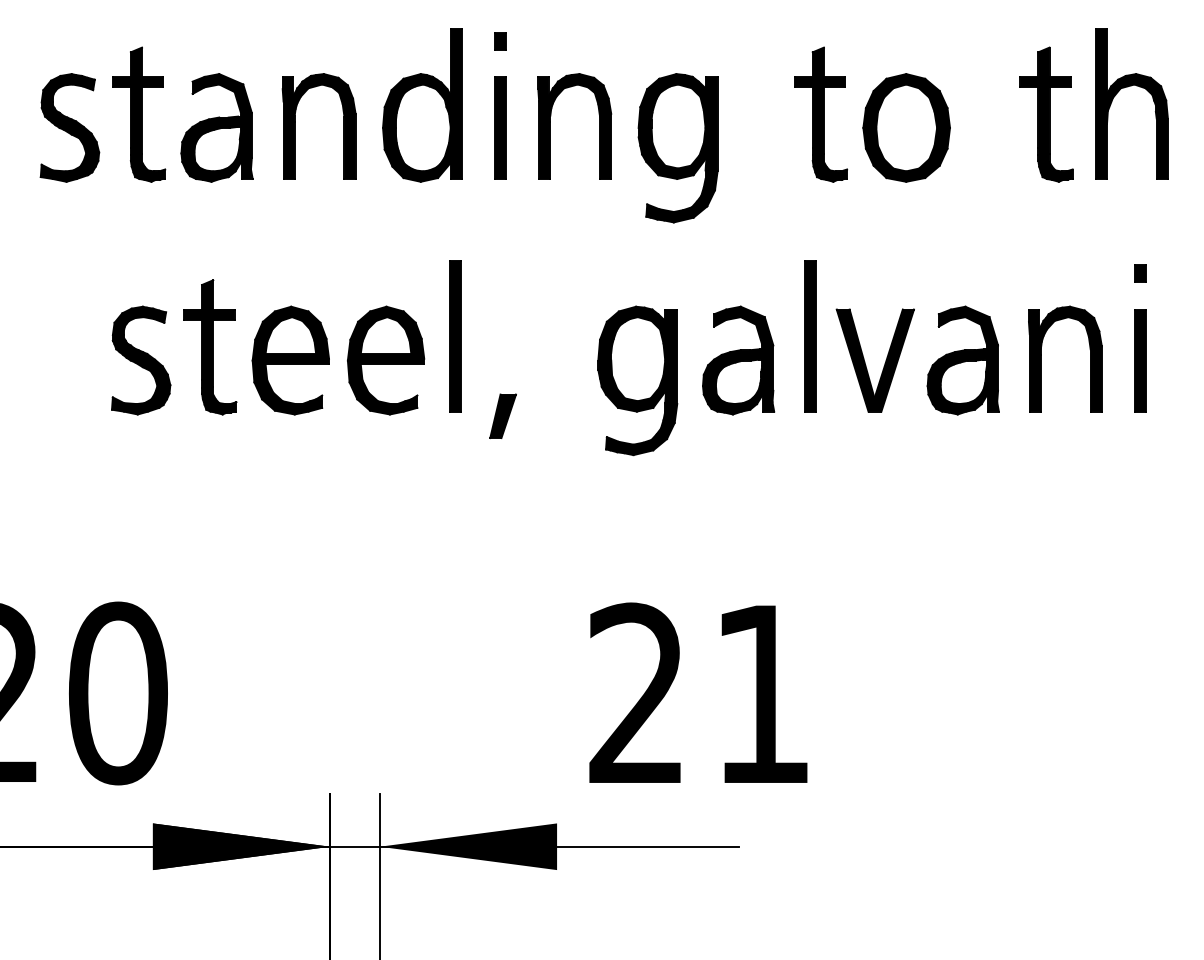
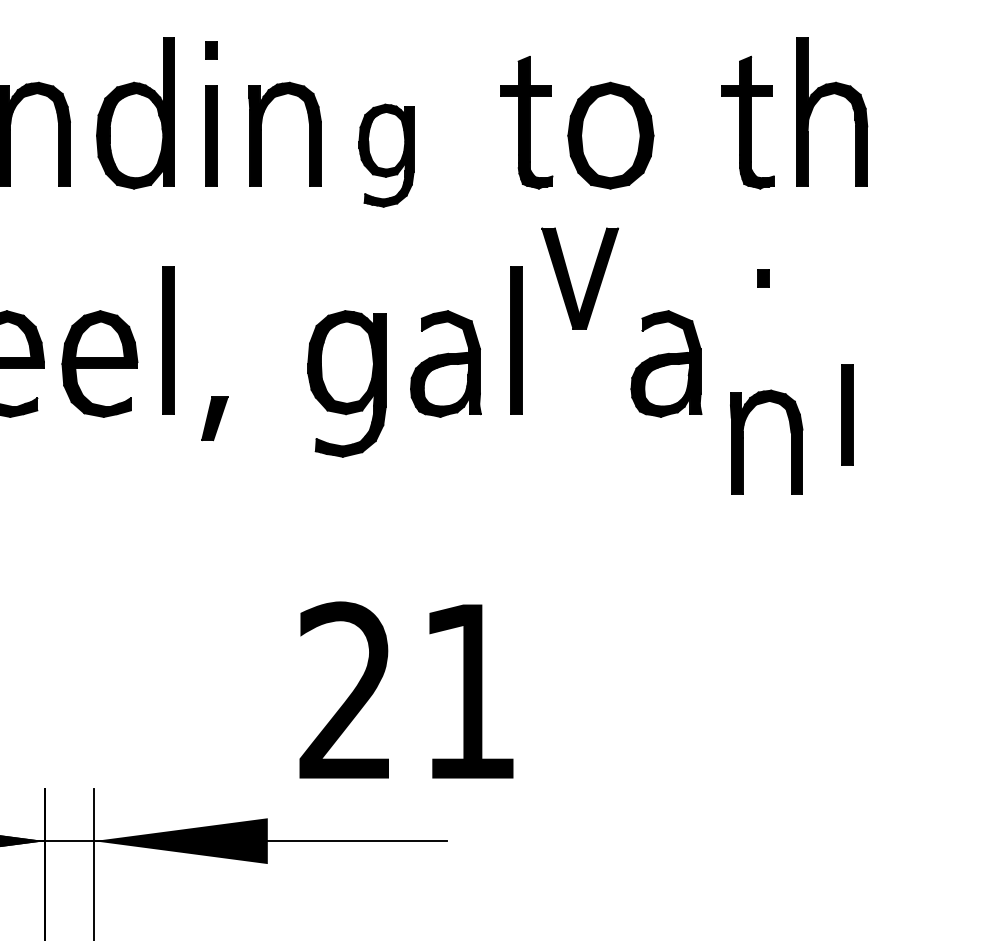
part: (677, 148) -> (385, 155), size x0.7
part: (1140, 273) -> (762, 278), moved
part: (1041, 358) -> (743, 441), moved
part: (1140, 360) -> (847, 414), moved
part: (865, 361) -> (570, 279), moved

